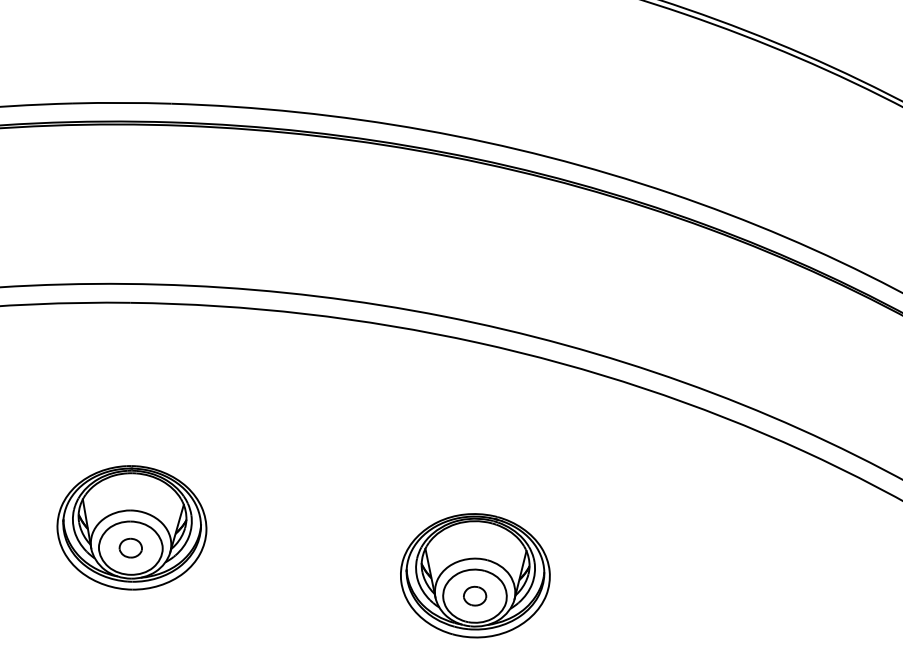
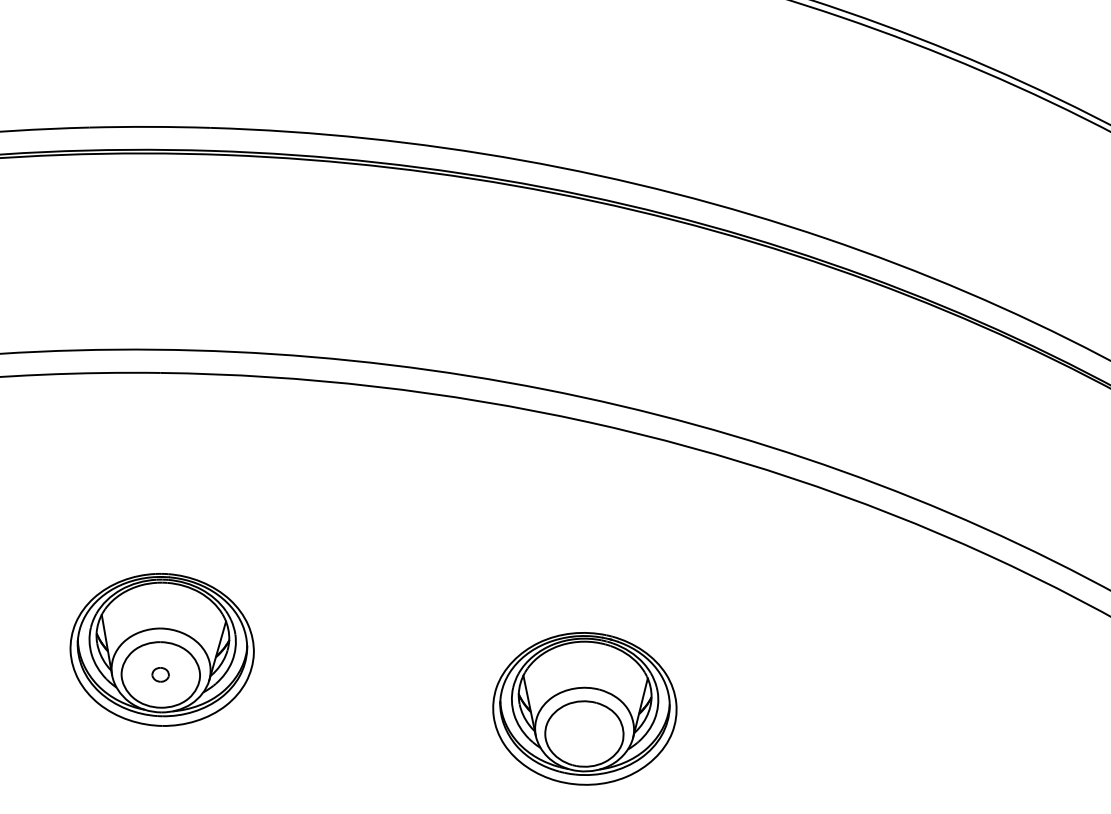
part: (130, 547) -> (160, 674), size x0.6
part: (475, 595) -> (585, 733), removed

